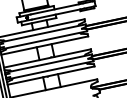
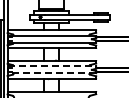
line: (49, 63) -> (52, 66), solid -> dashed
line: (49, 70) -> (51, 73), solid -> dashed

